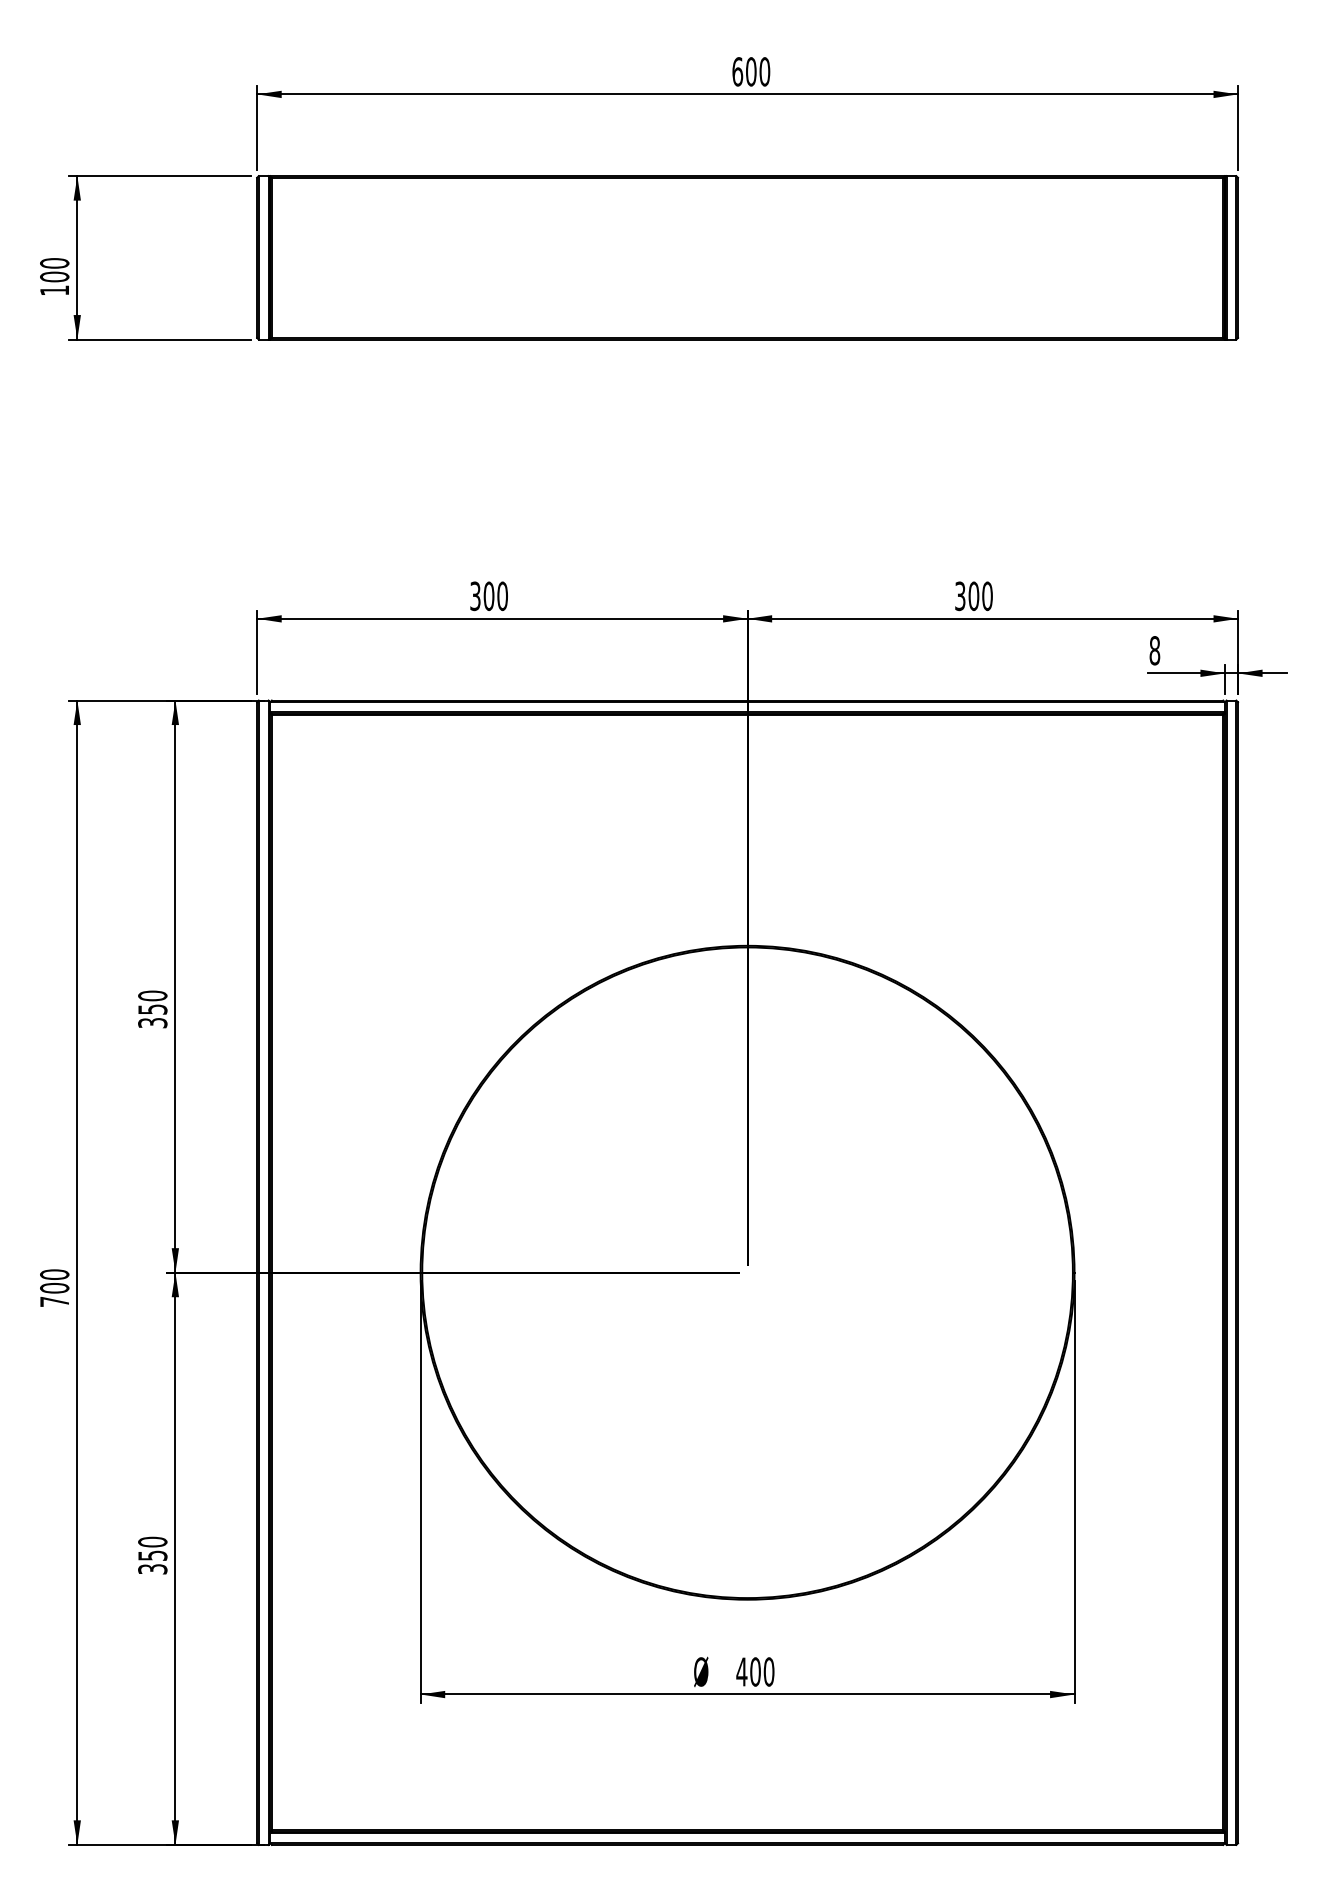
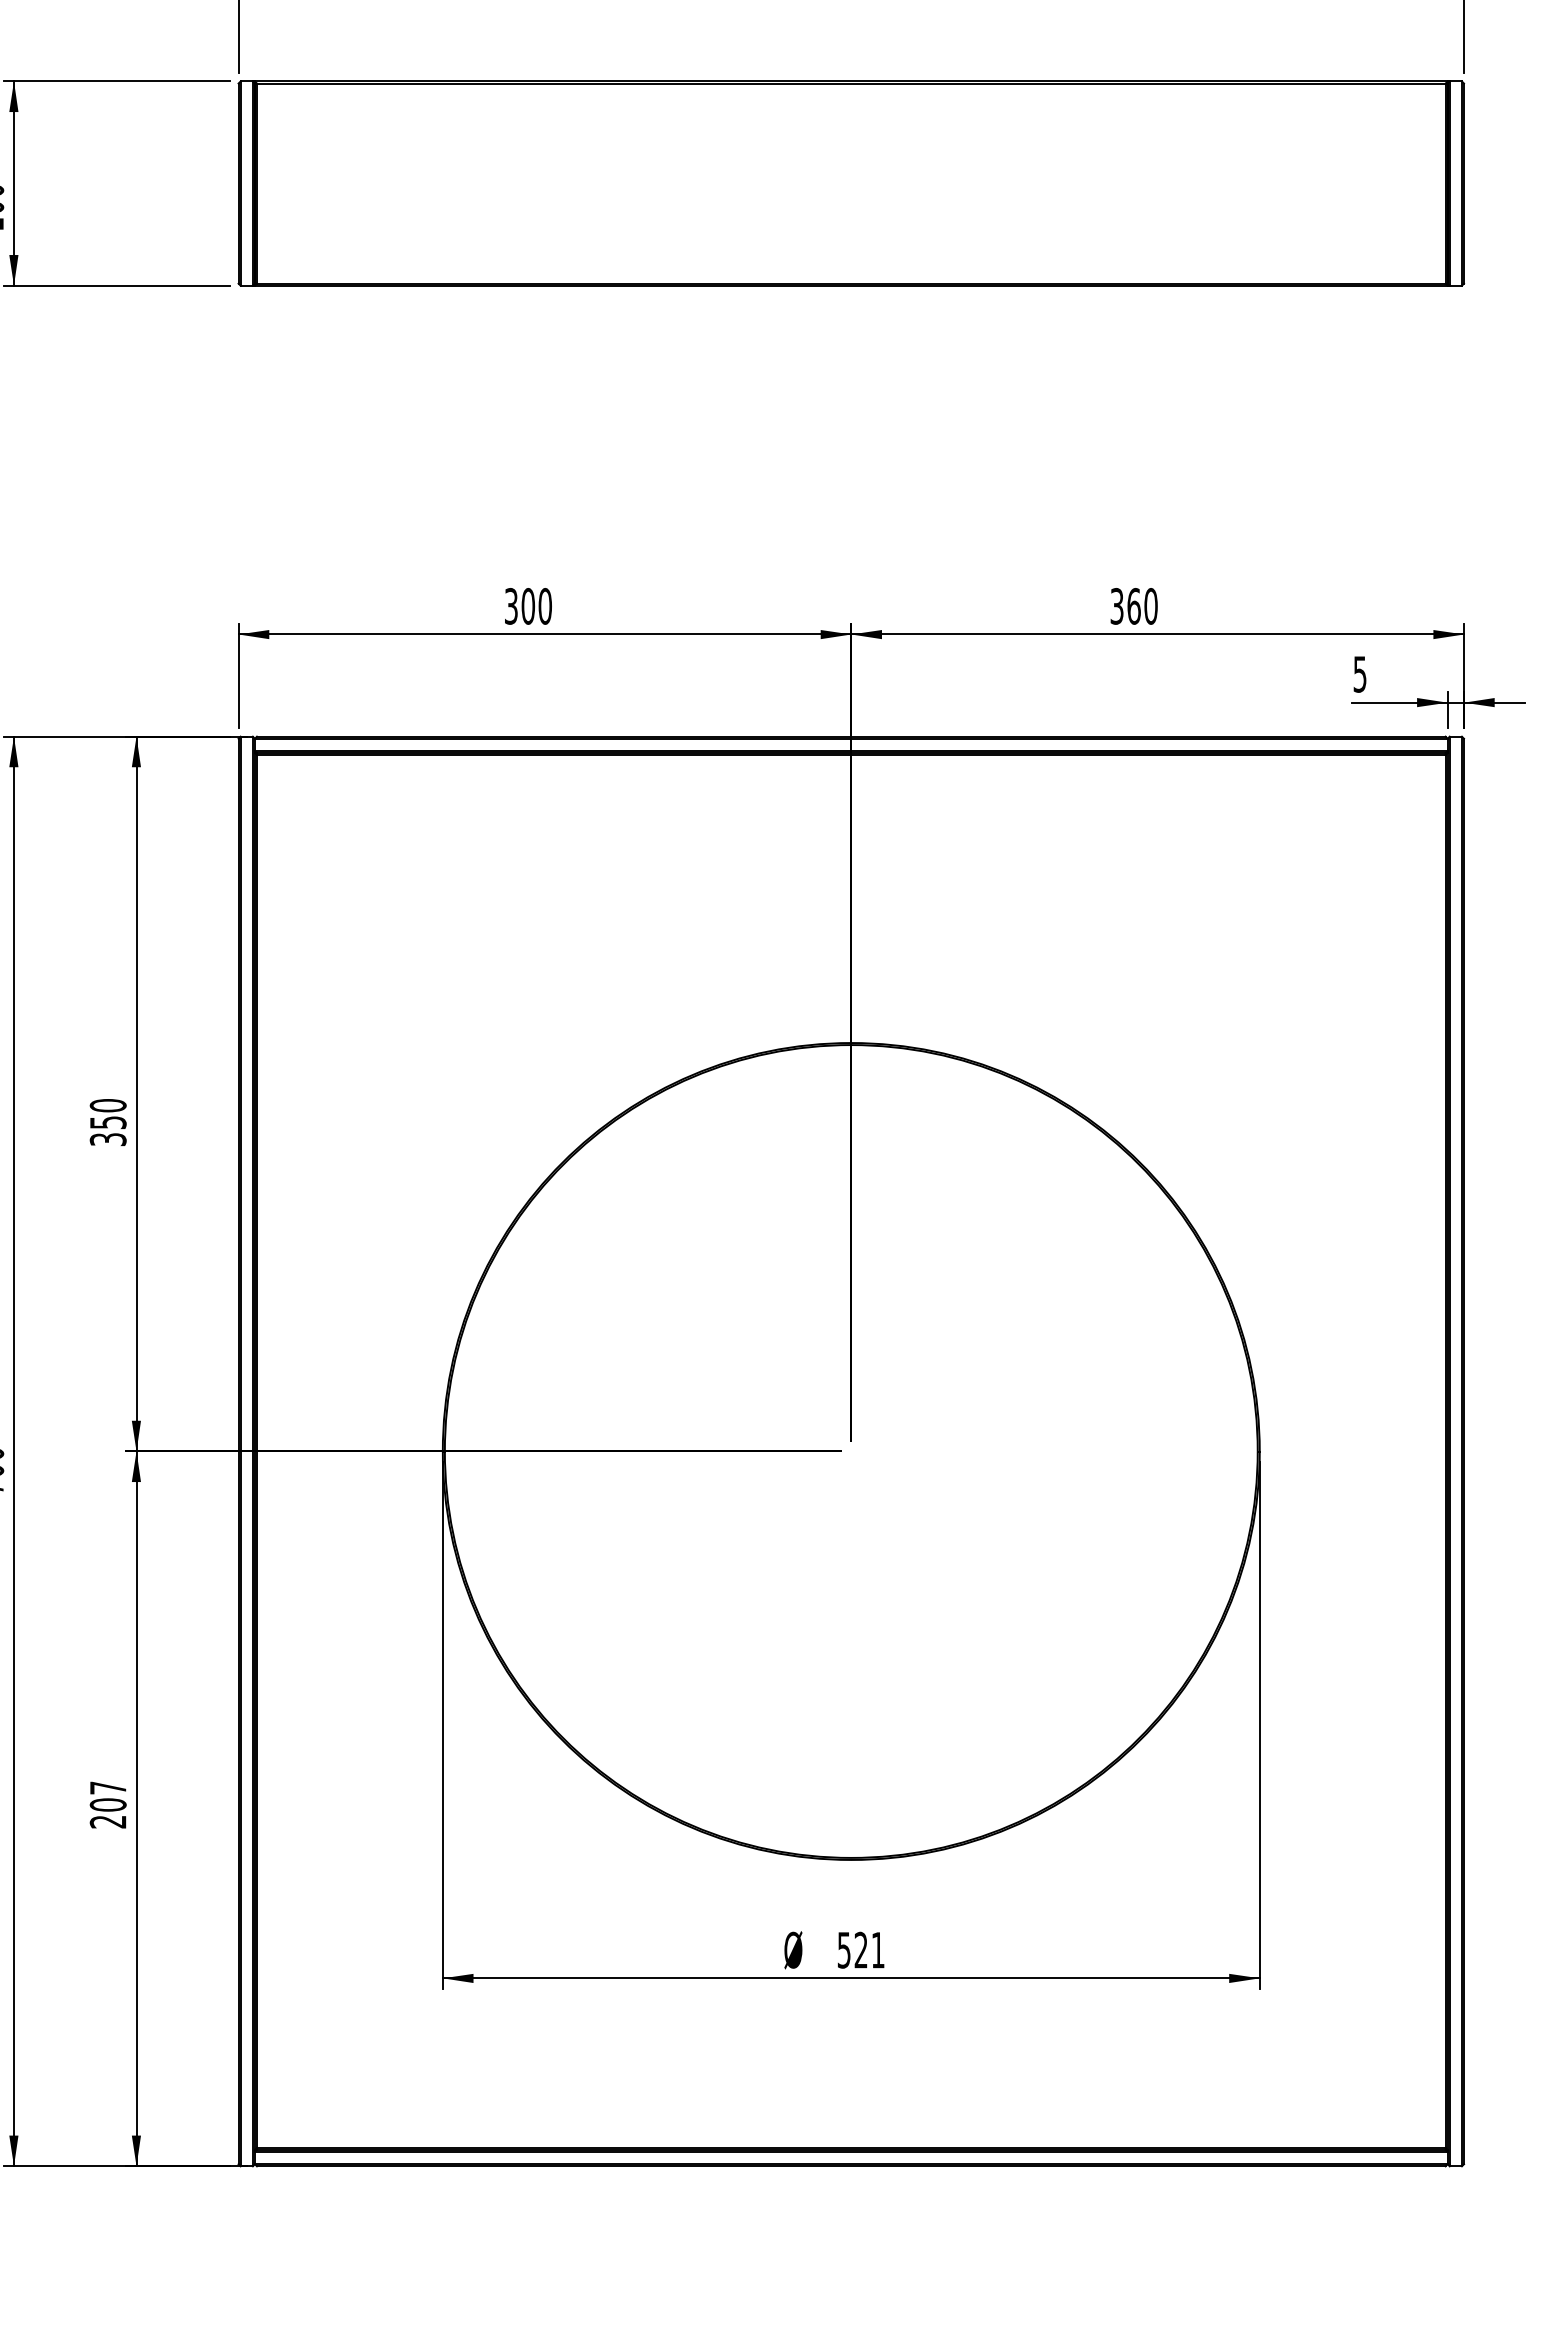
text: (973, 595) -> (1133, 605), 300 -> 360
text: (1154, 650) -> (1359, 674), 8 -> 5
text: (152, 1555) -> (107, 1804), 350 -> 207
text: (755, 1671) -> (861, 1949), 400 -> 521

